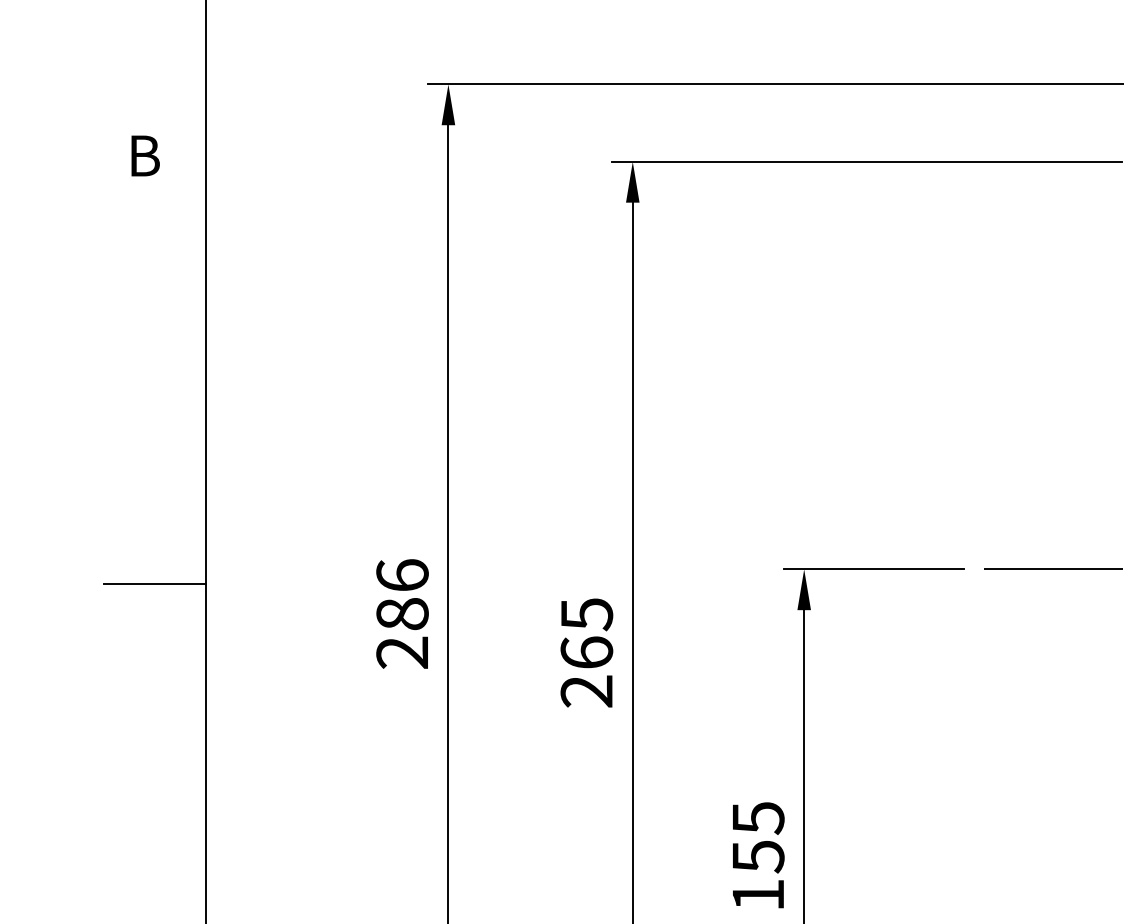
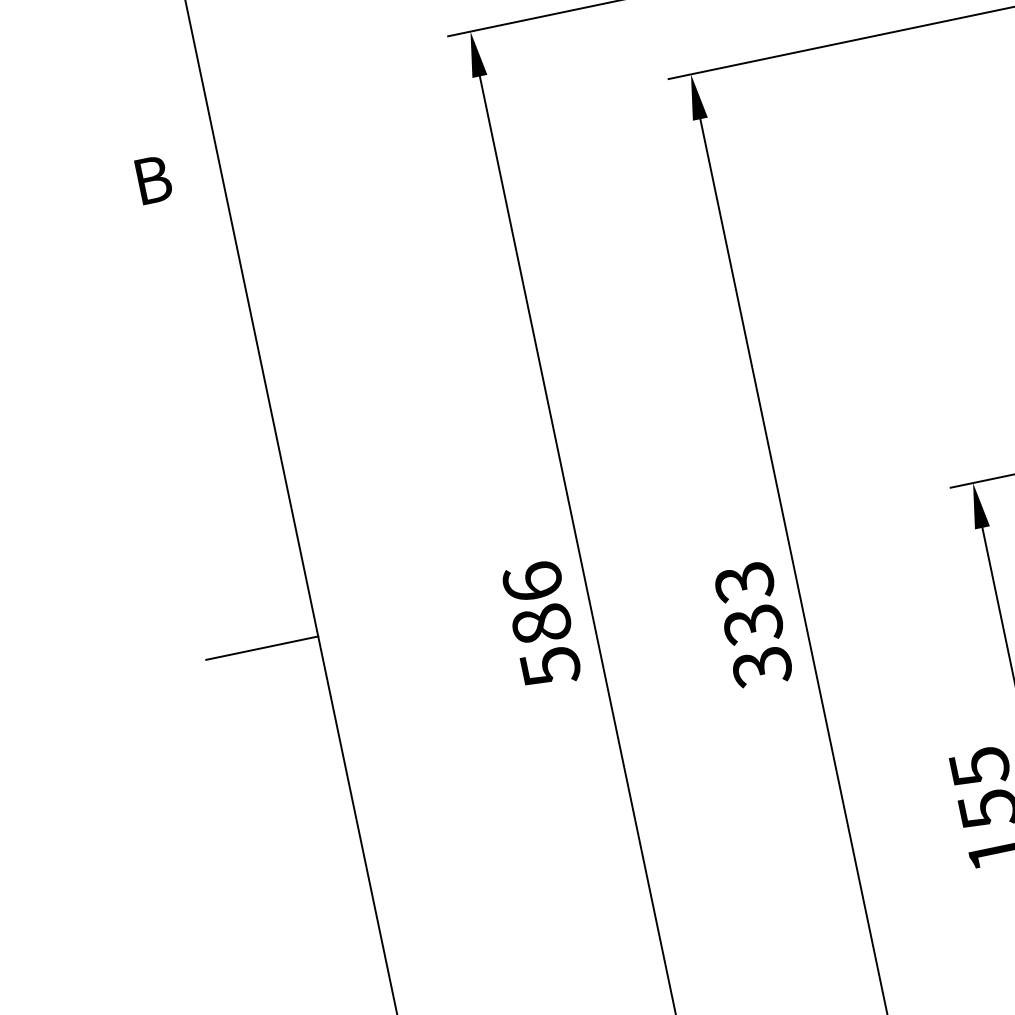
text: (402, 652) -> (550, 666), 286 -> 586
text: (586, 653) -> (753, 625), 265 -> 333

